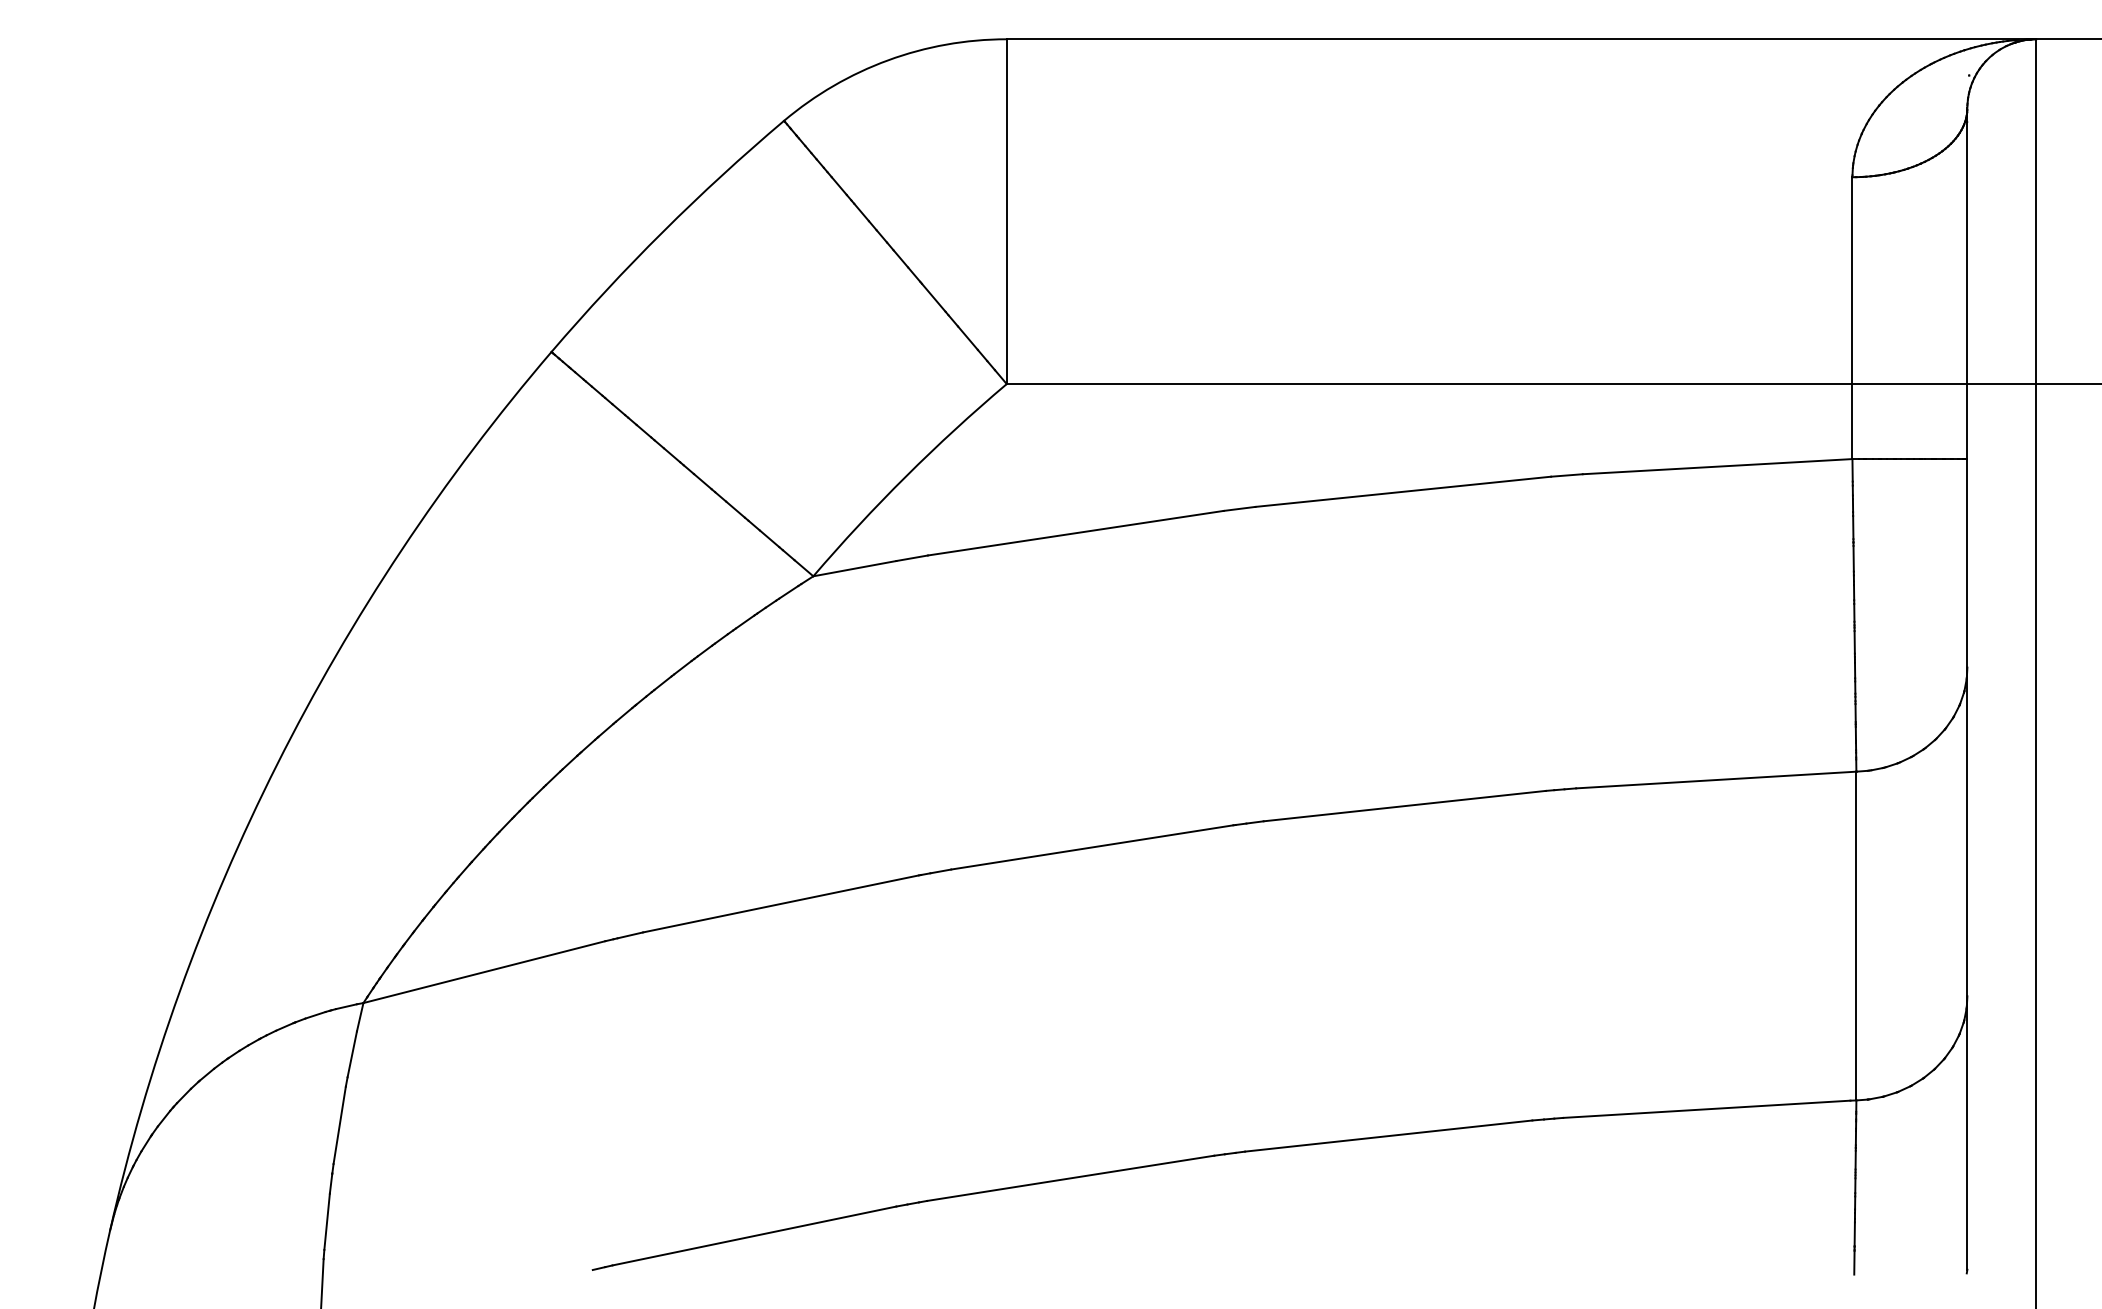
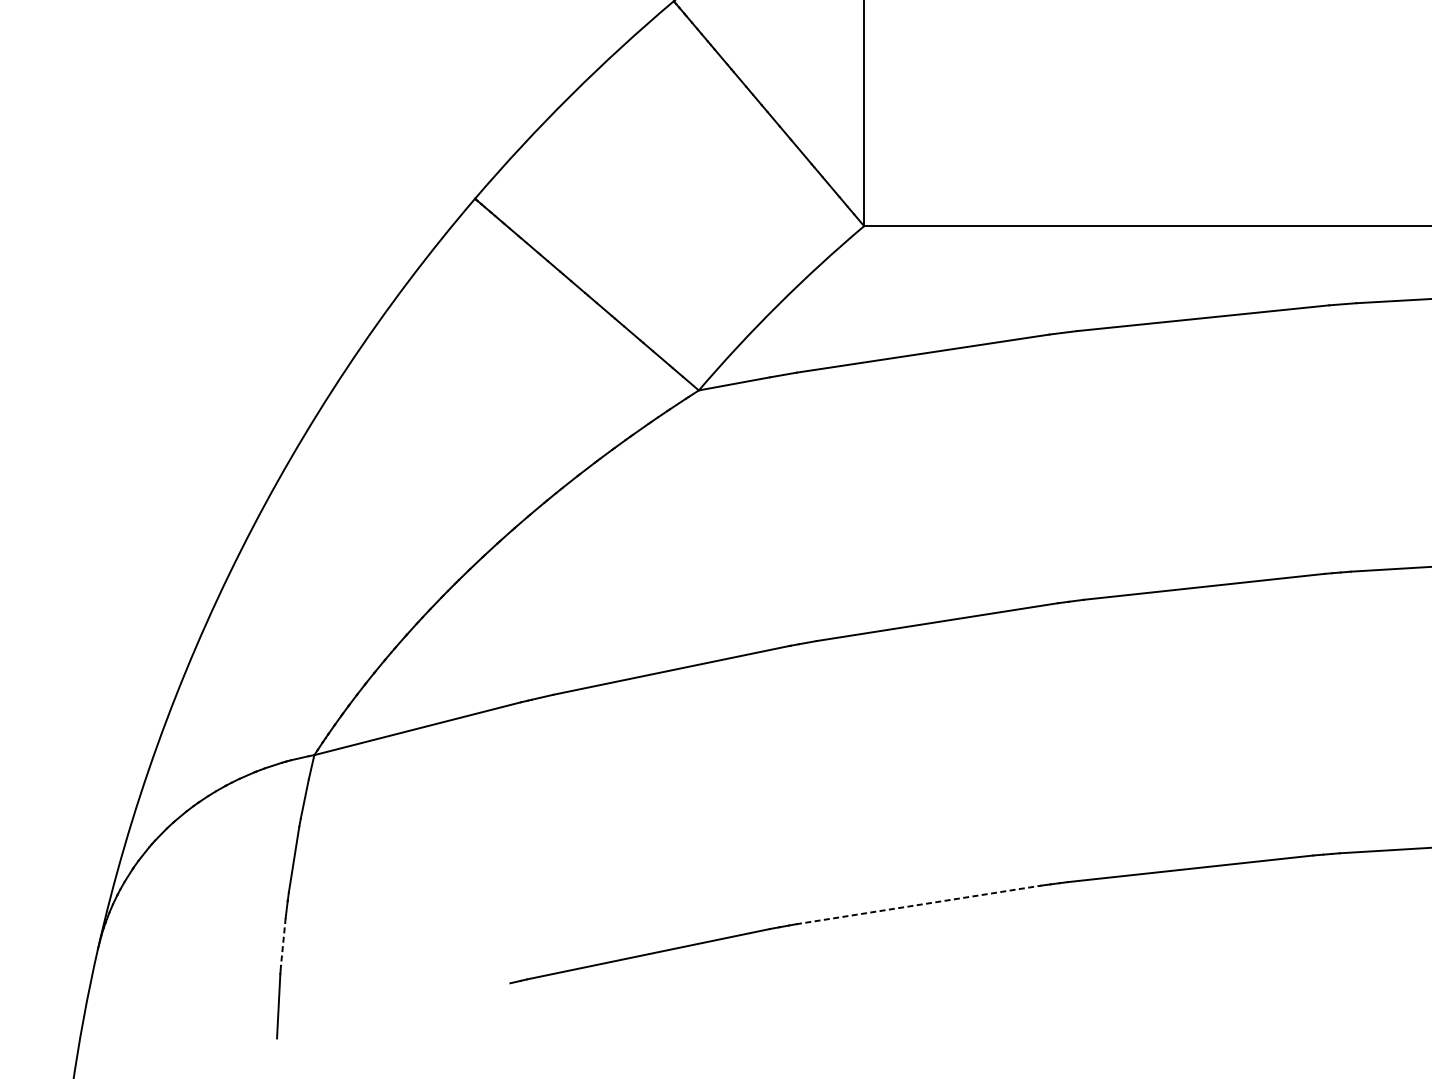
line: (1071, 1178) -> (919, 905), solid -> dashed
line: (327, 1222) -> (283, 942), solid -> dashed

